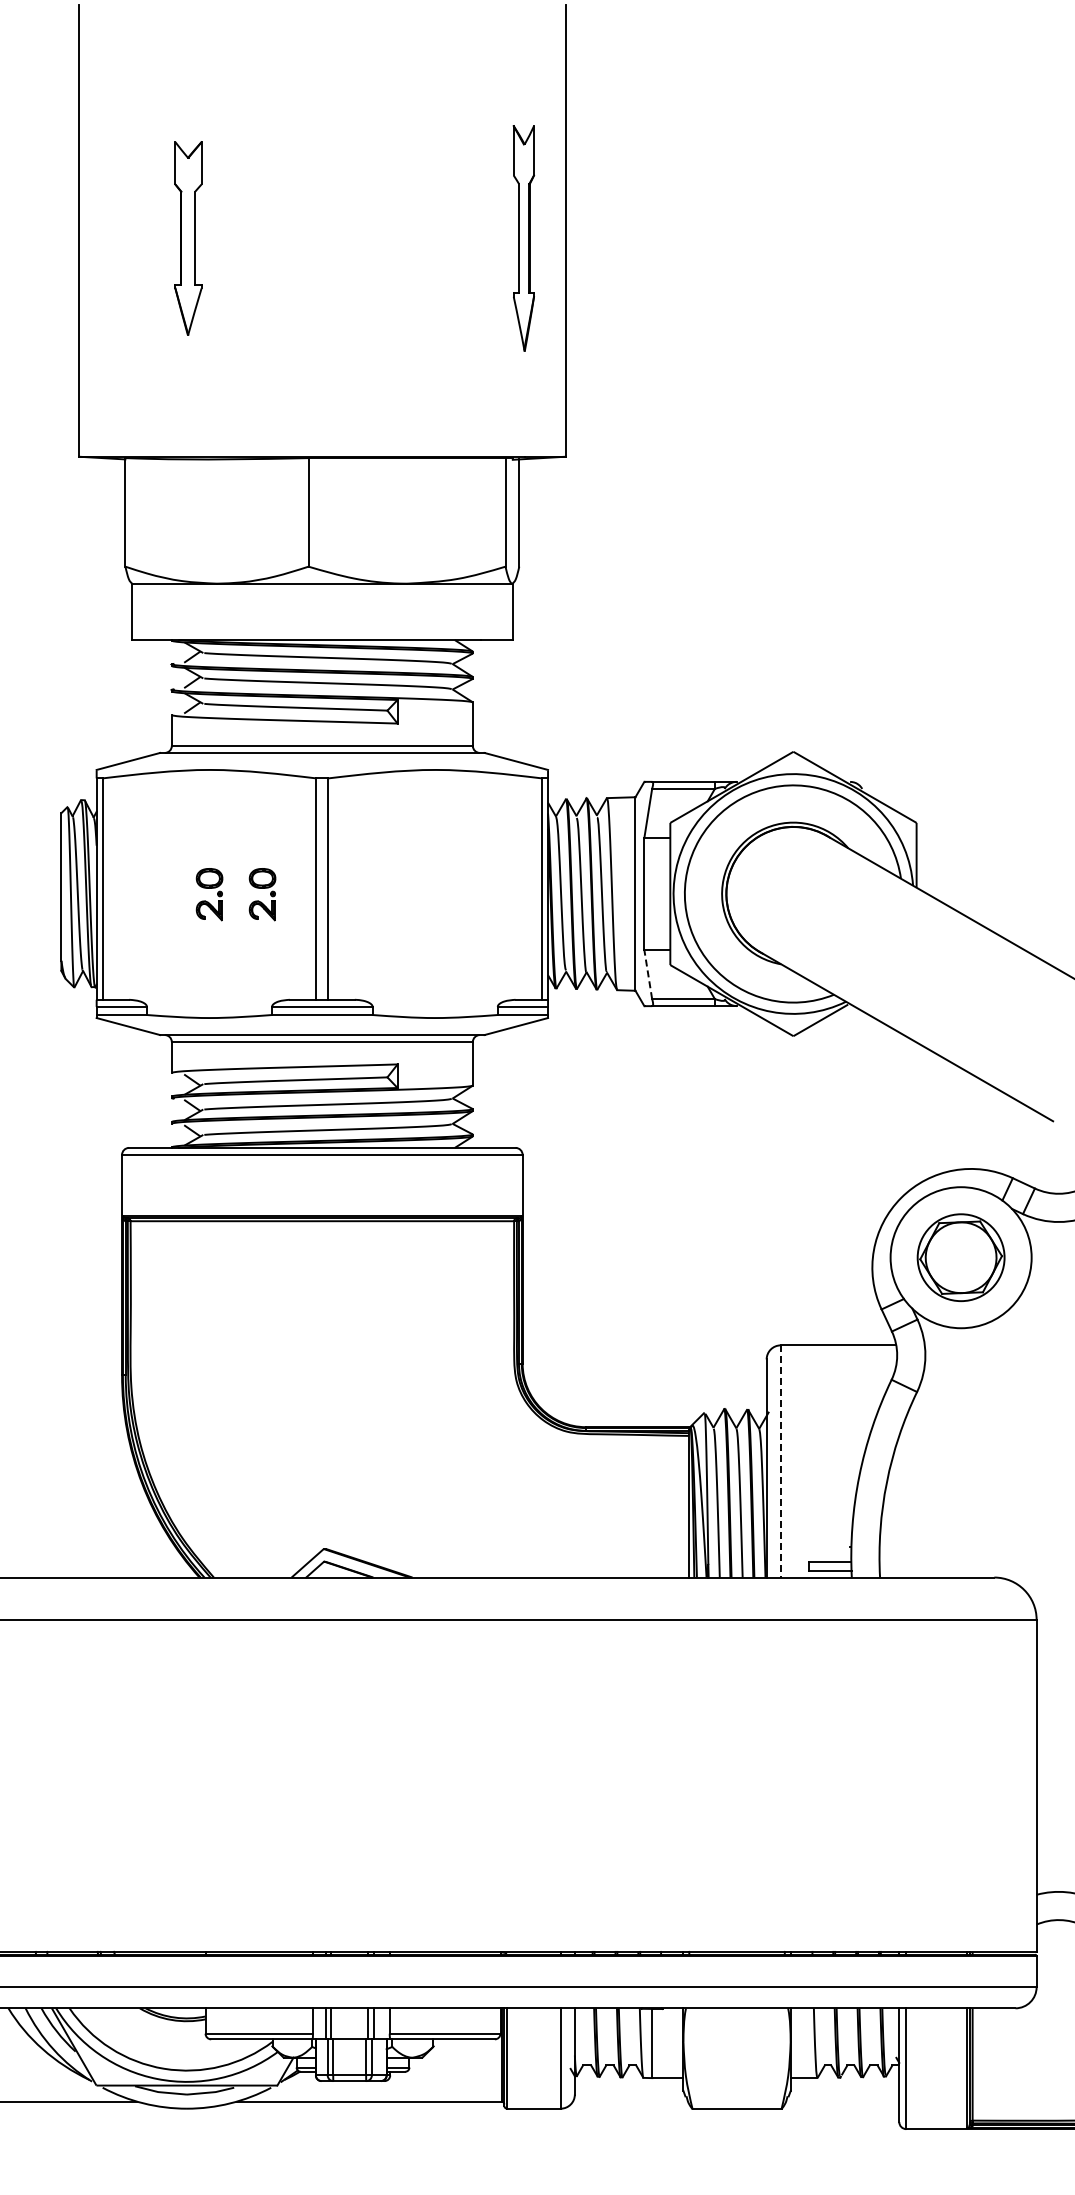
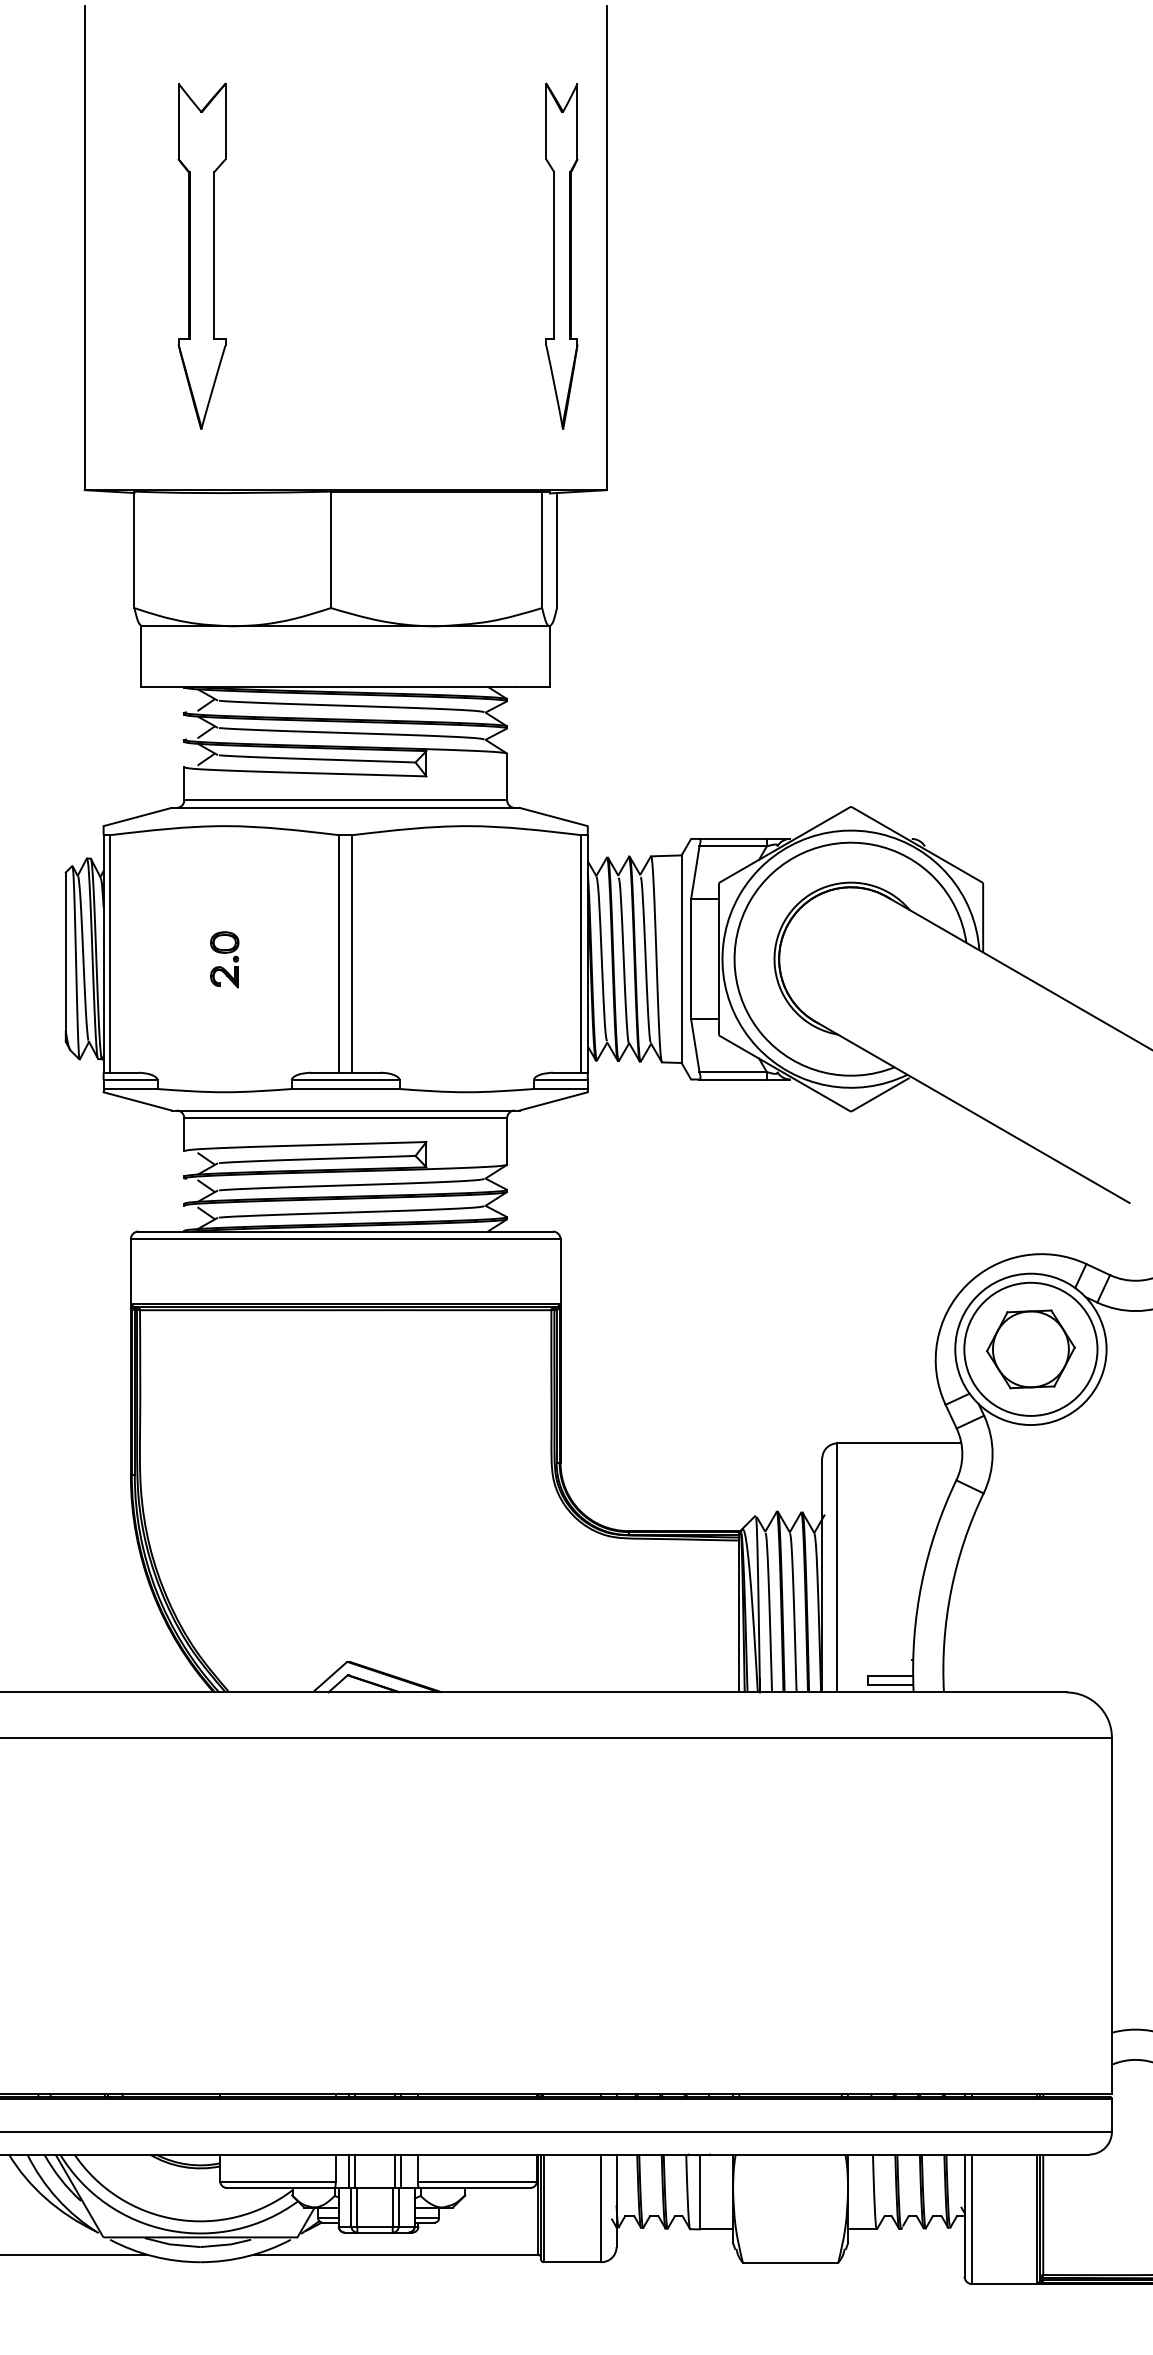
part: (188, 238) -> (202, 256), size x1.67
part: (523, 238) -> (561, 256), size x1.43
part: (262, 894) -> (281, 959), removed
line: (648, 974) -> (695, 1045), dashed -> solid
circle: (961, 1257) -> (1031, 1349), size x1.43
line: (780, 1461) -> (837, 1567), dashed -> solid

